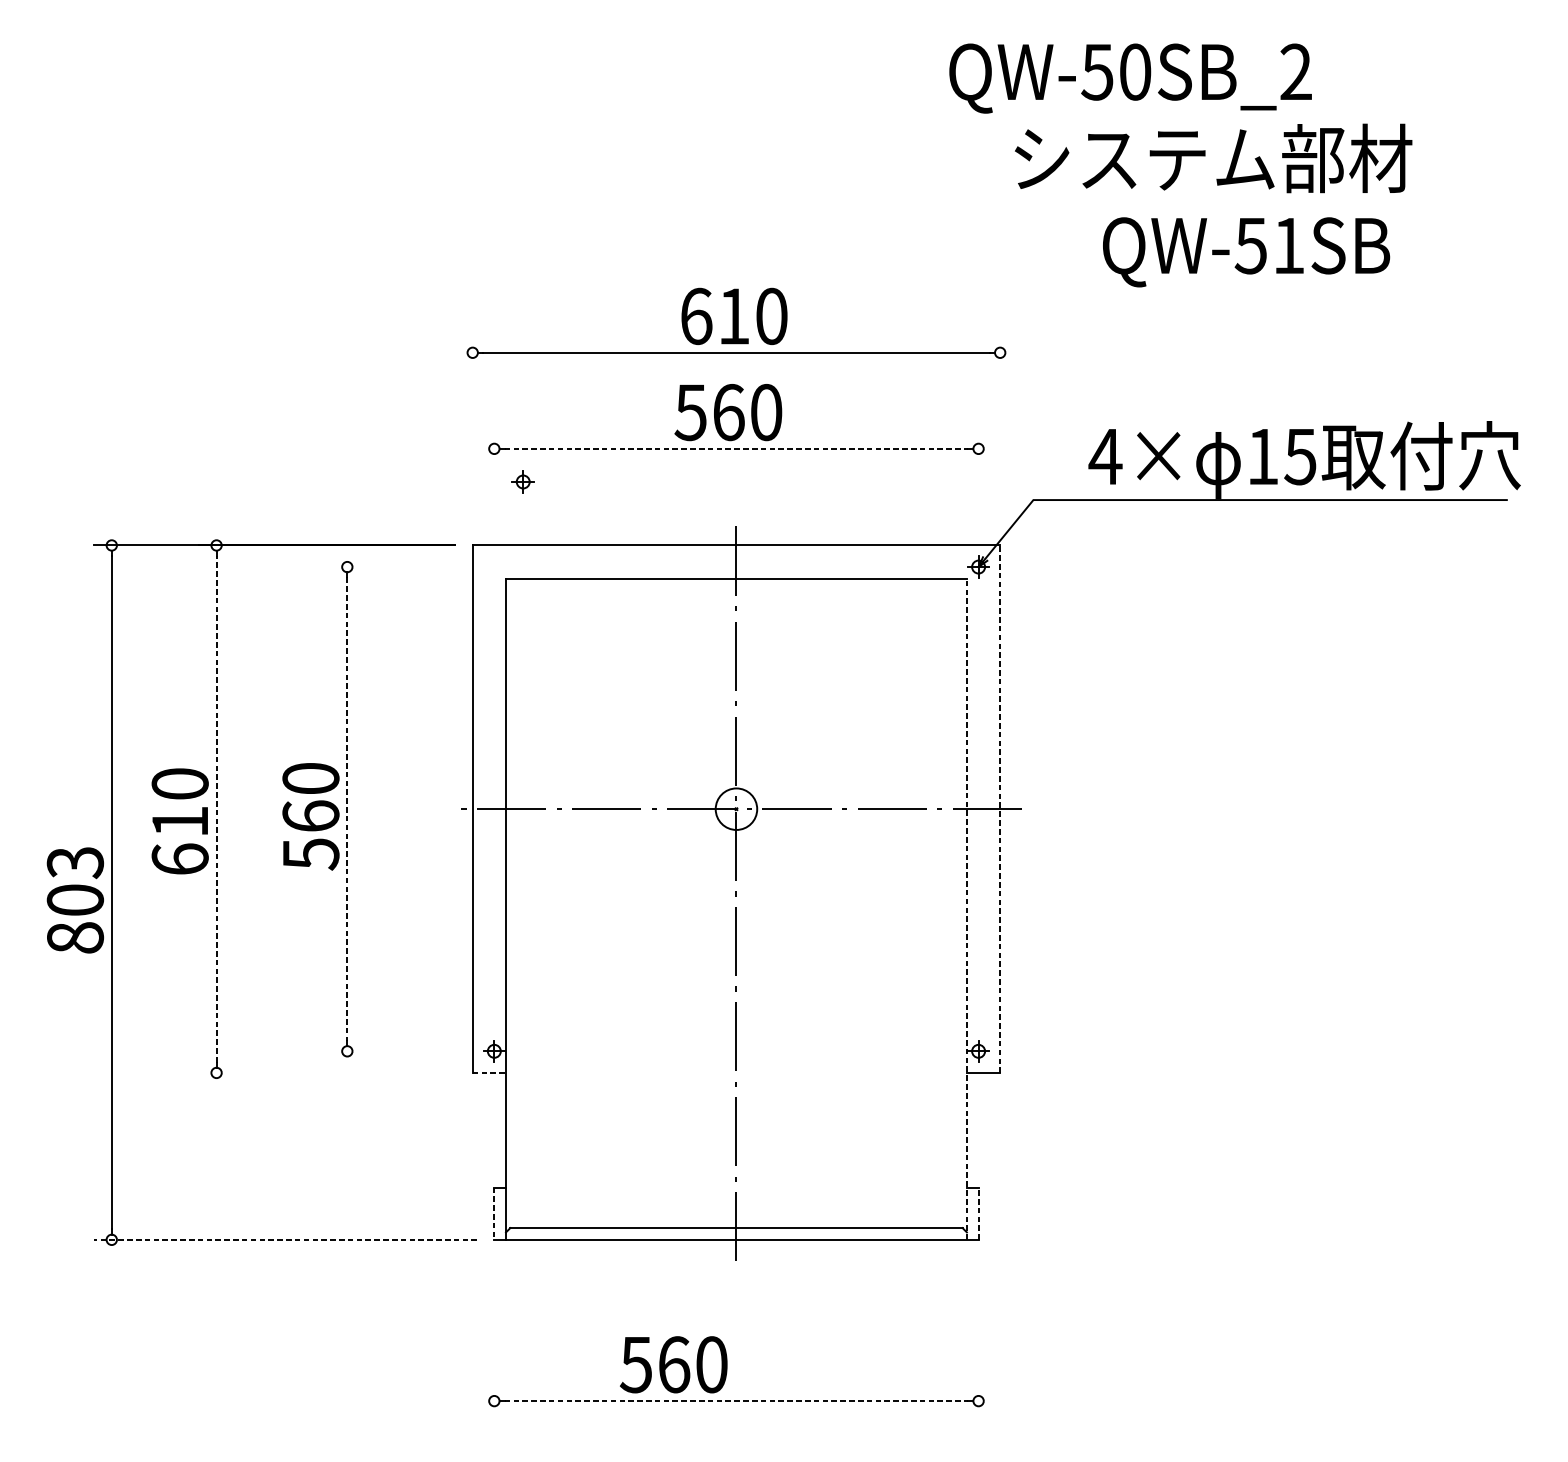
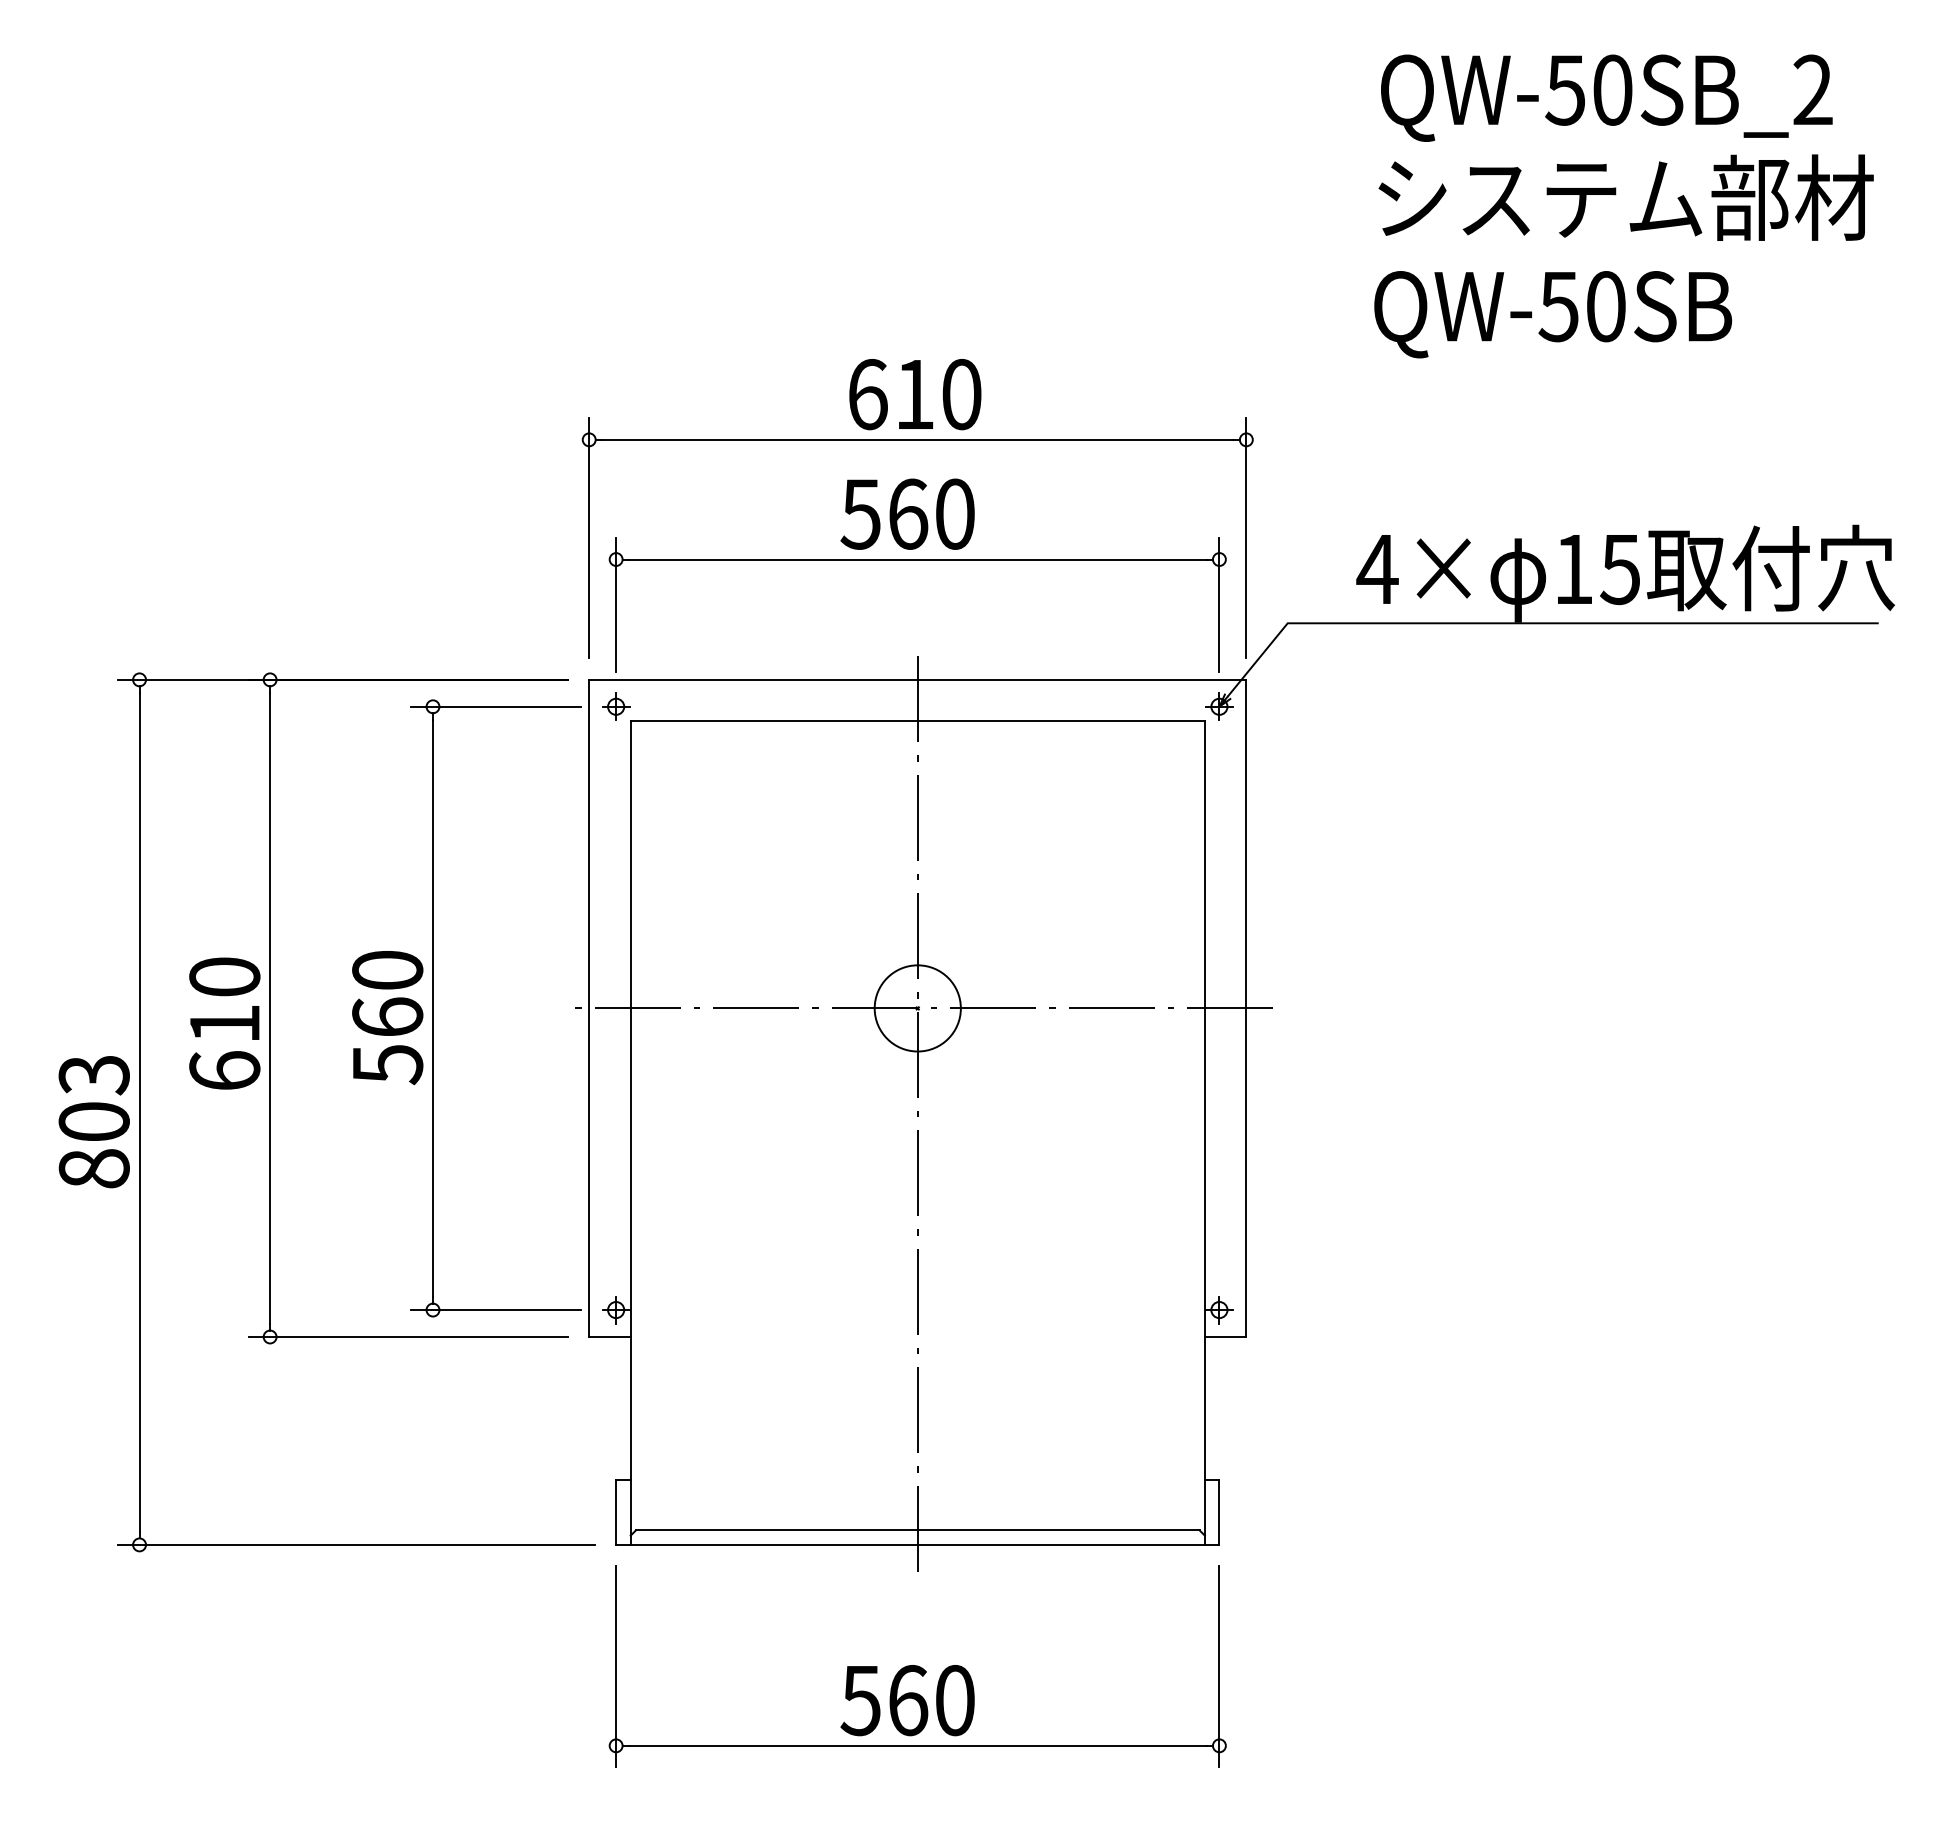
text: (1130, 78) -> (1606, 97), moved
text: (1213, 158) -> (1625, 197), moved
text: (1289, 245) -> (1606, 306), QW-51SB -> QW-50SB
line: (472, 431) -> (589, 538), added
line: (1000, 431) -> (1246, 538), added
line: (736, 448) -> (917, 559), dashed -> solid
part: (523, 481) -> (616, 706), moved
line: (494, 484) -> (616, 604), added
line: (978, 484) -> (1219, 604), added
line: (398, 566) -> (496, 706), added
line: (216, 809) -> (270, 1008), dashed -> solid
line: (347, 809) -> (433, 1008), dashed -> solid
circle: (736, 809) -> (917, 1008), size x1.67
line: (1000, 809) -> (1246, 1008), dashed -> solid
line: (966, 909) -> (1204, 1133), dashed -> solid
line: (398, 1051) -> (496, 1310), added
line: (326, 1073) -> (407, 1337), added
line: (489, 1073) -> (609, 1337), dashed -> solid
line: (494, 1213) -> (616, 1512), dashed -> solid
line: (978, 1213) -> (1219, 1512), dashed -> solid
line: (285, 1239) -> (355, 1544), dashed -> solid
line: (494, 1337) -> (616, 1666), added
line: (978, 1337) -> (1219, 1666), added
text: (673, 1364) -> (907, 1700), moved
line: (736, 1400) -> (917, 1745), dashed -> solid

